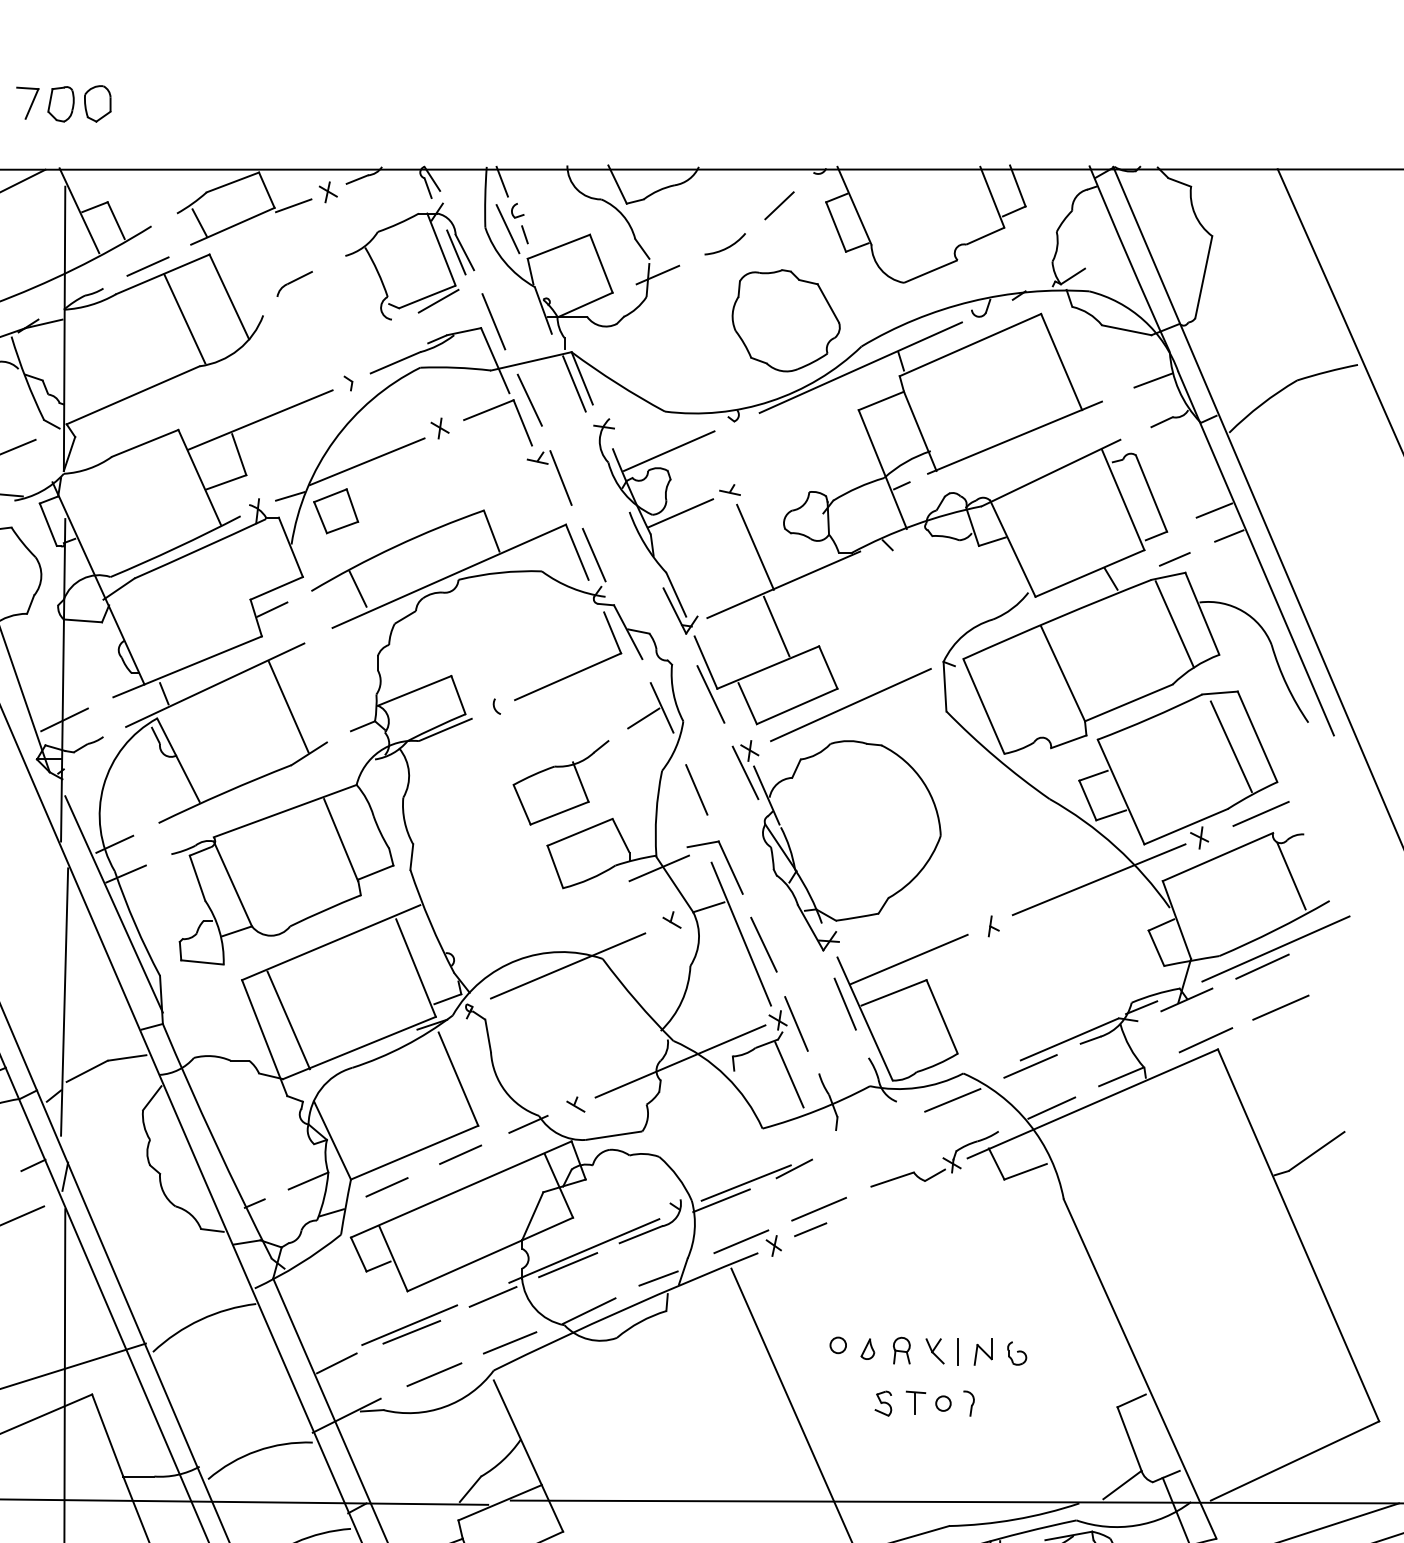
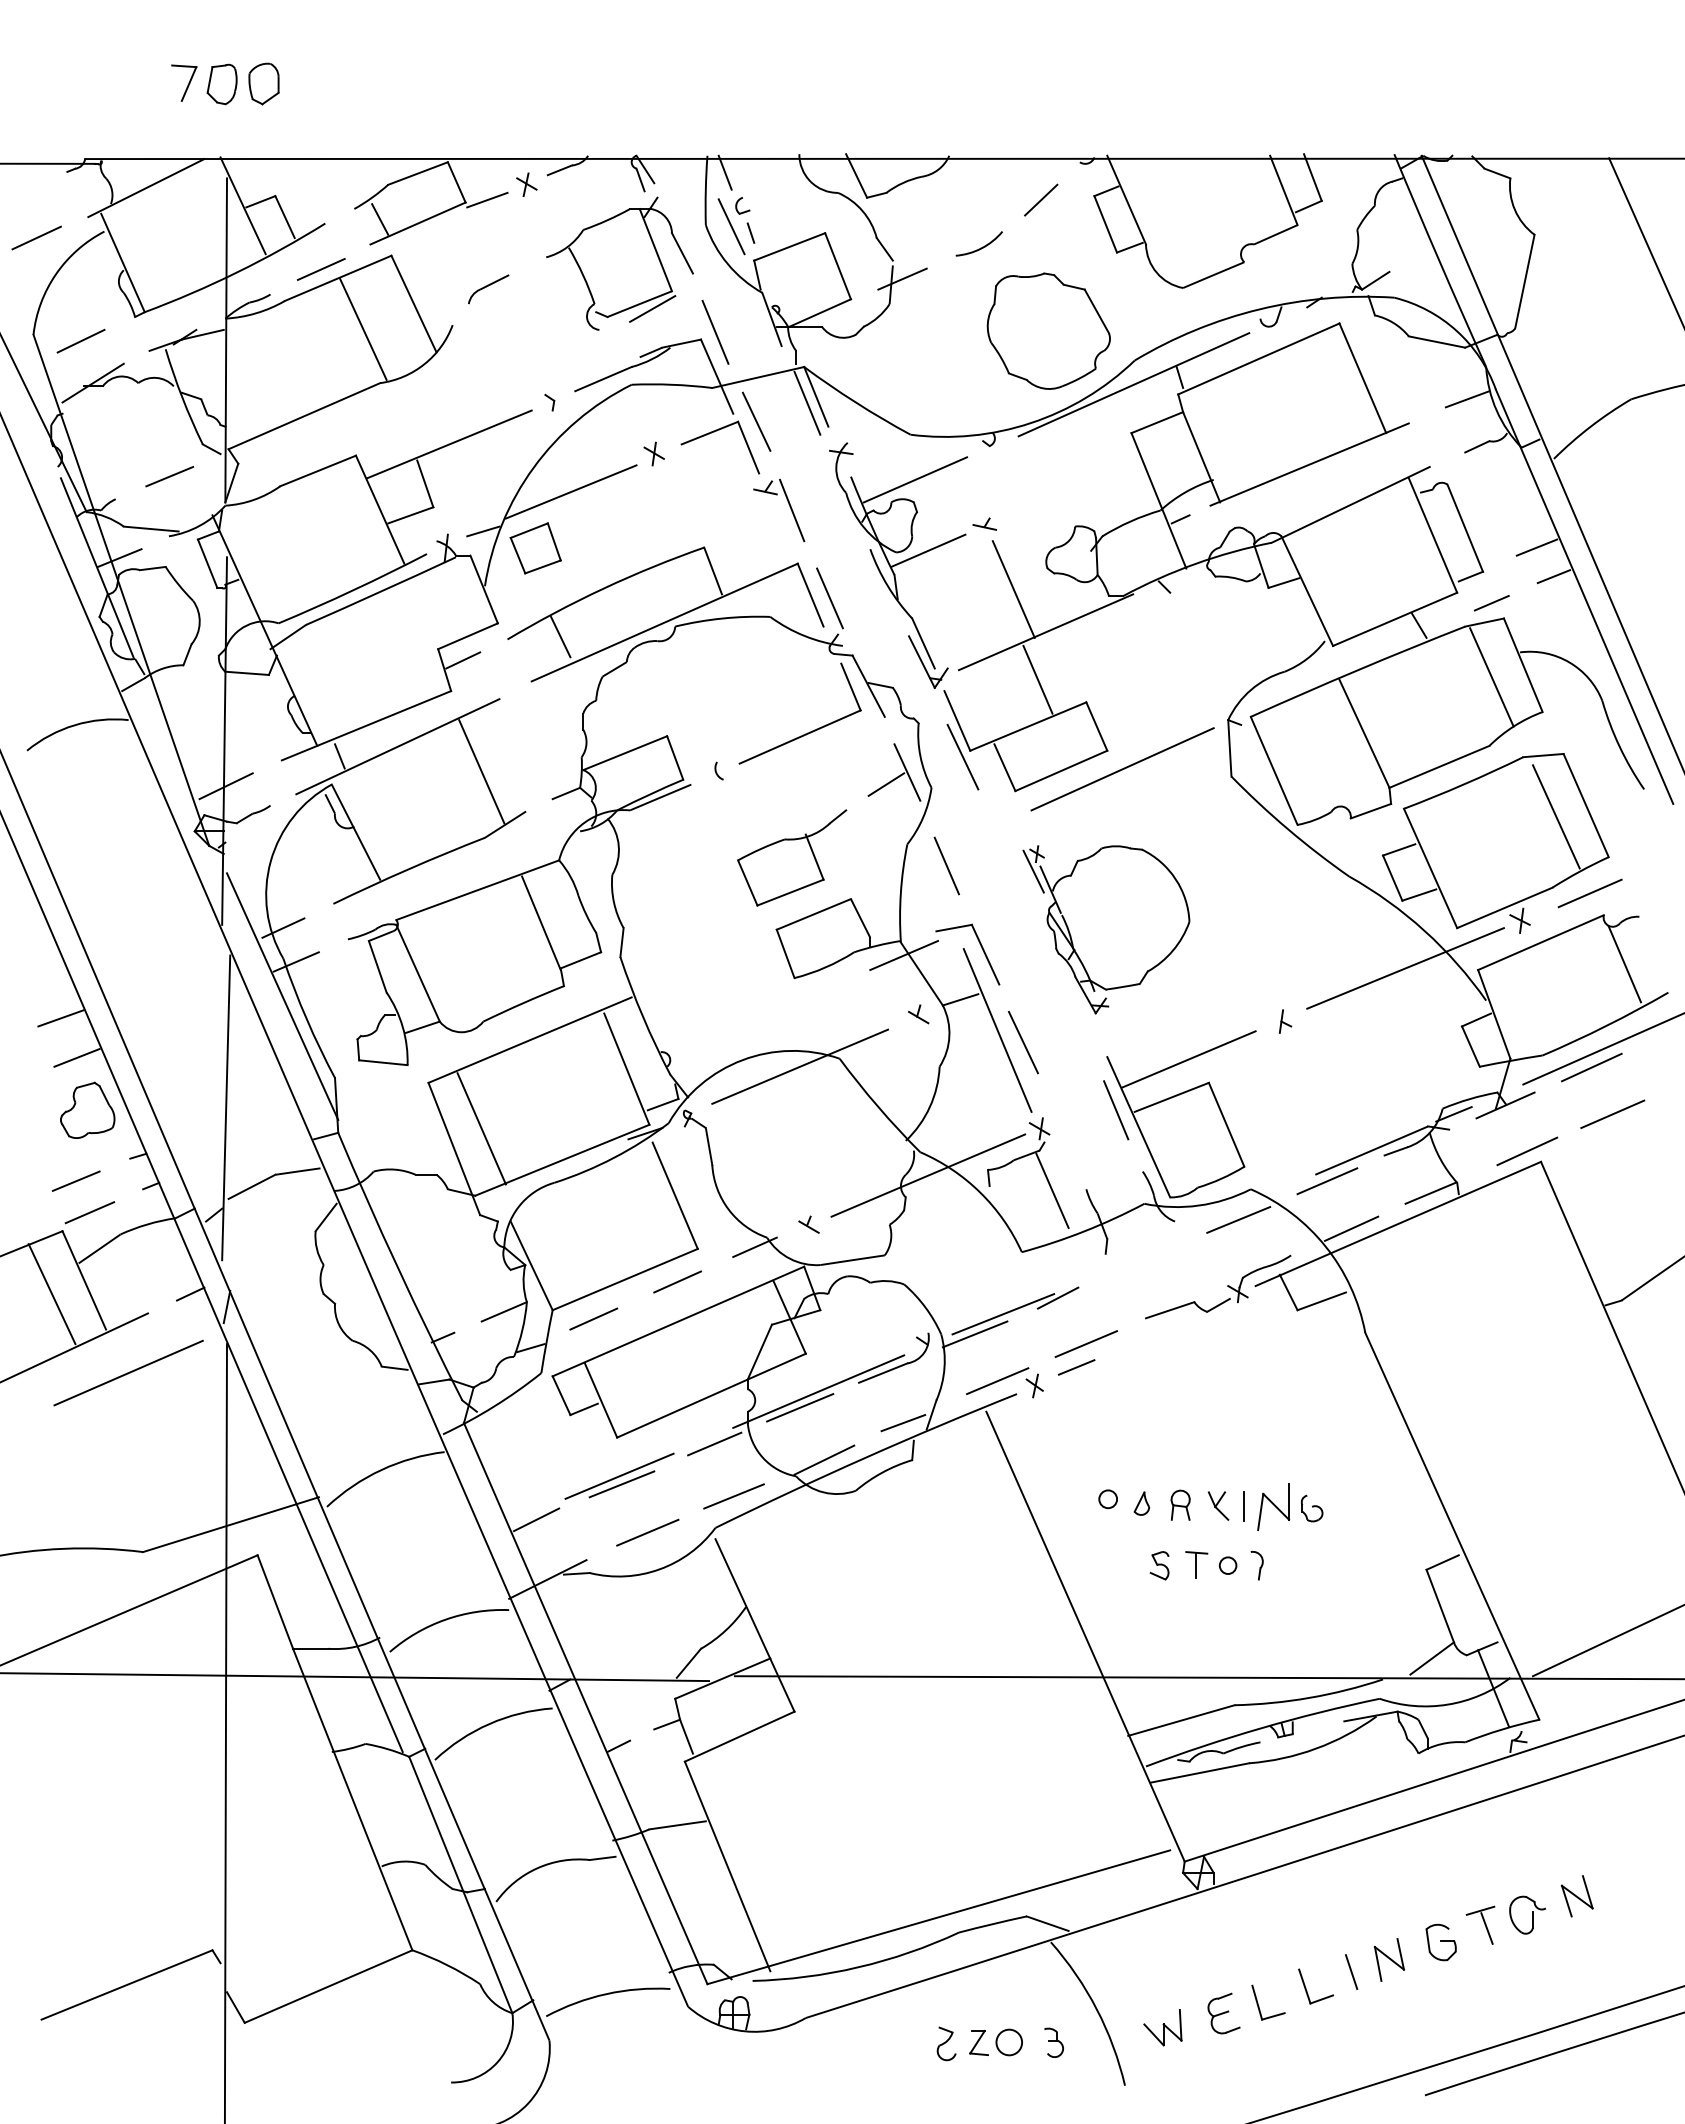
line: (456, 252) -> (672, 253), removed
part: (836, 845) -> (1106, 929), size x0.7
line: (796, 1023) -> (1060, 1132), removed
part: (982, 1351) -> (1272, 1506), size x1.6

